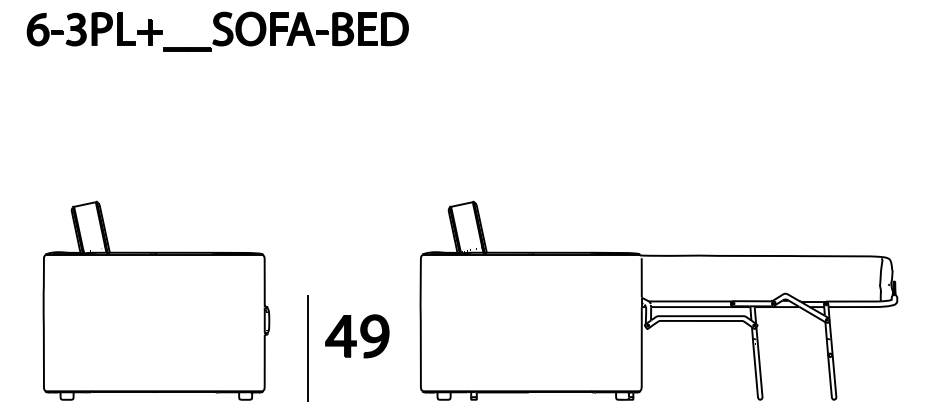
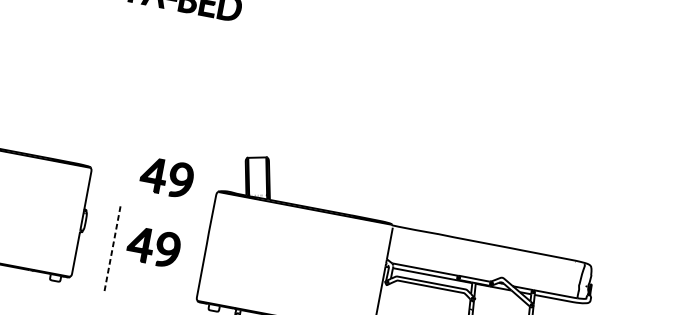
part: (357, 249) -> (167, 177), added
line: (307, 348) -> (112, 249), solid -> dashed

